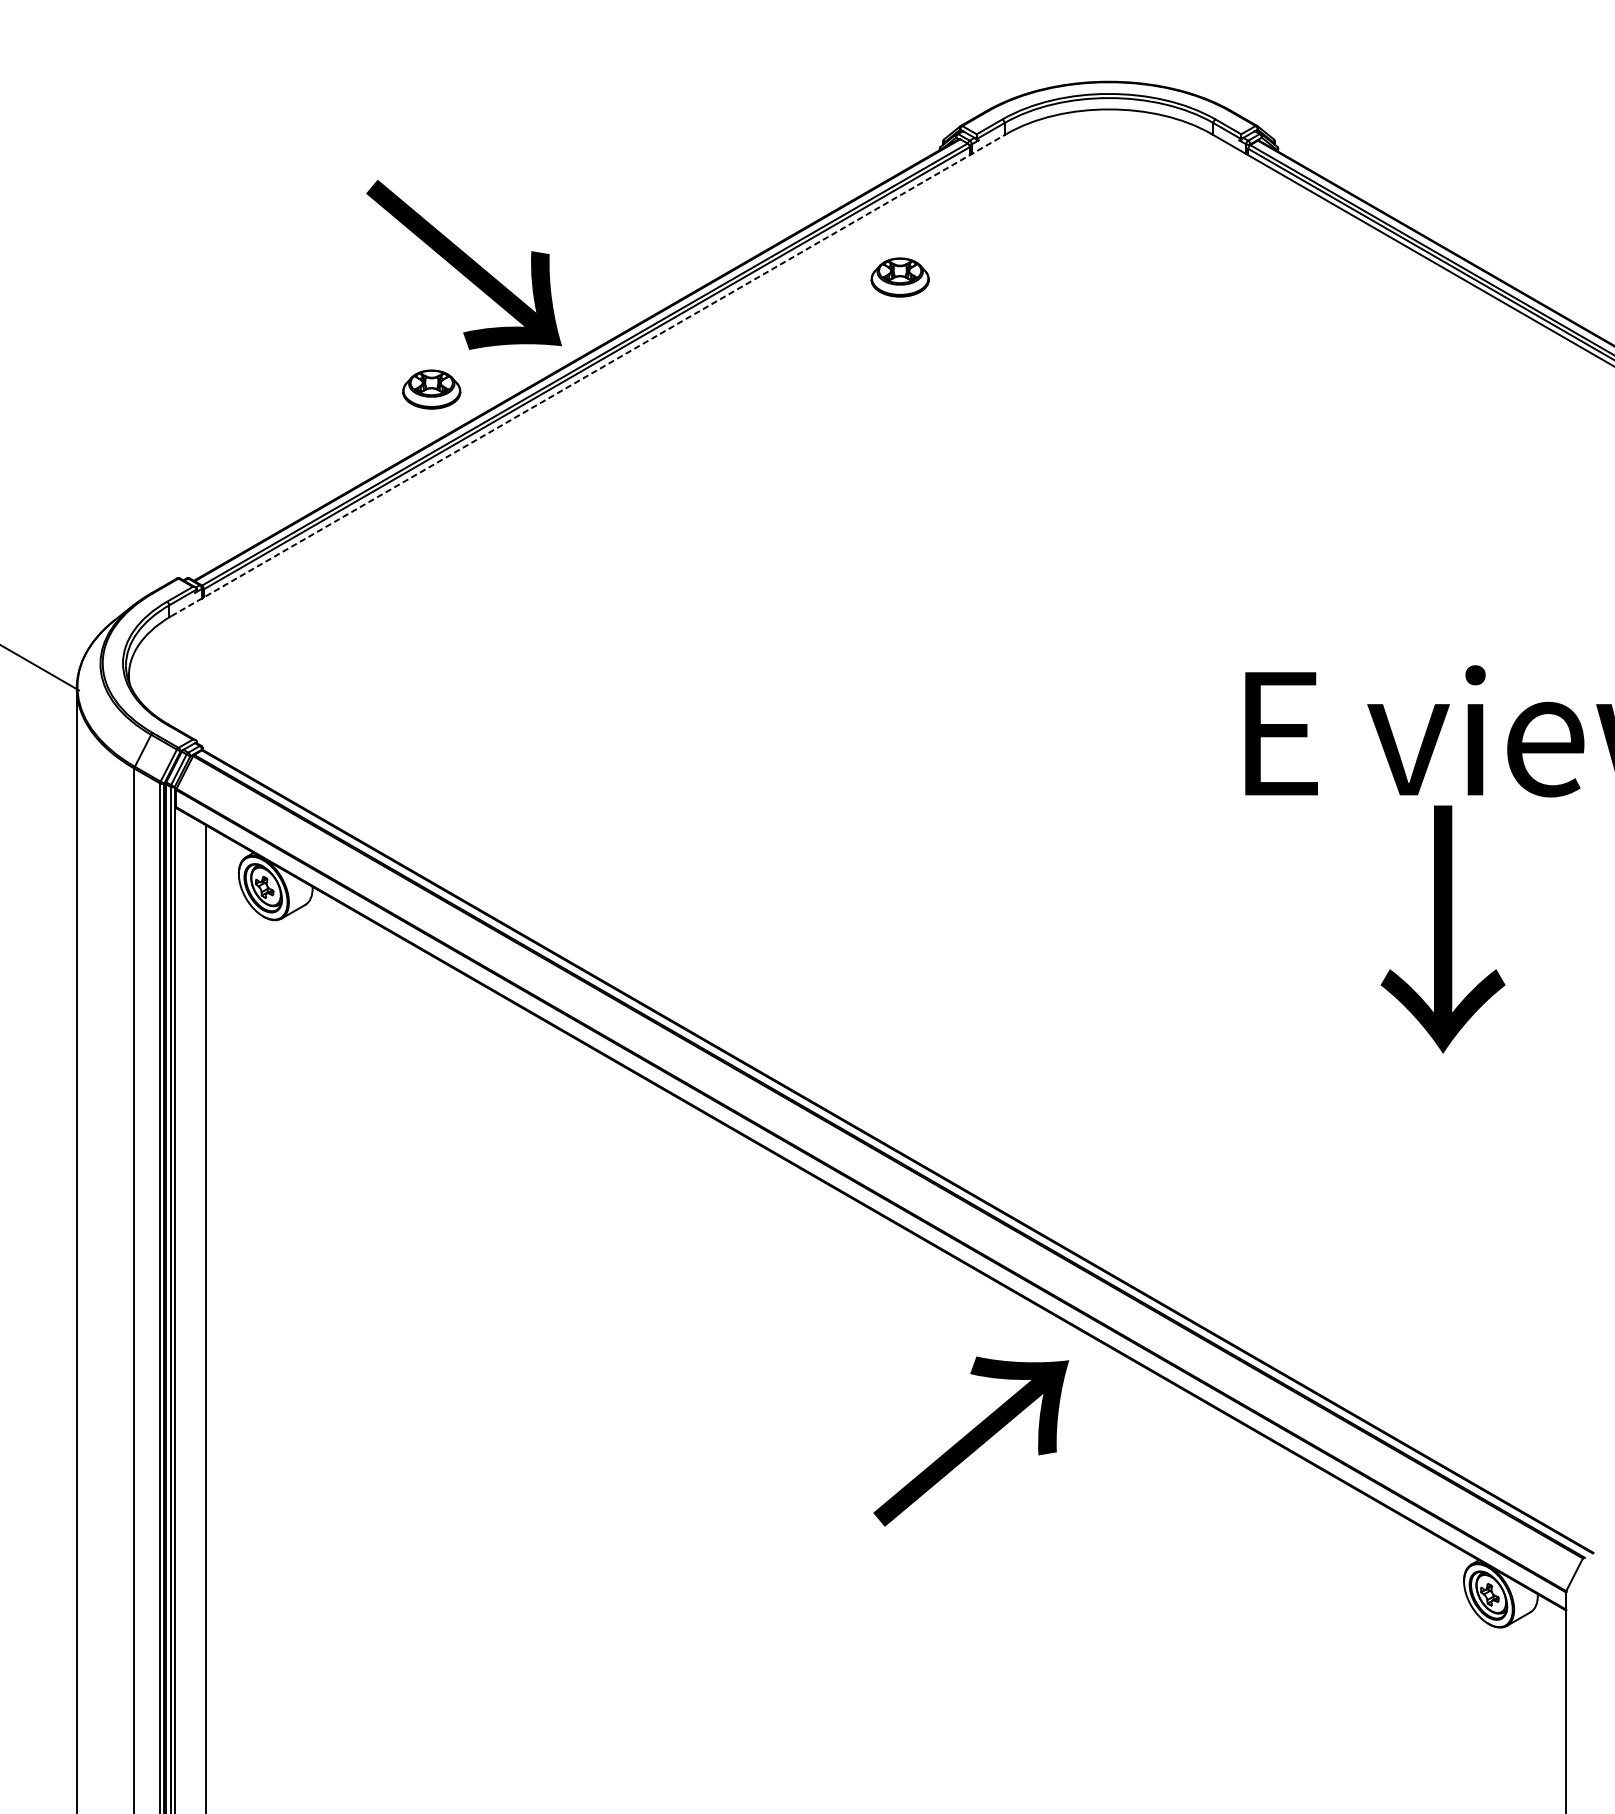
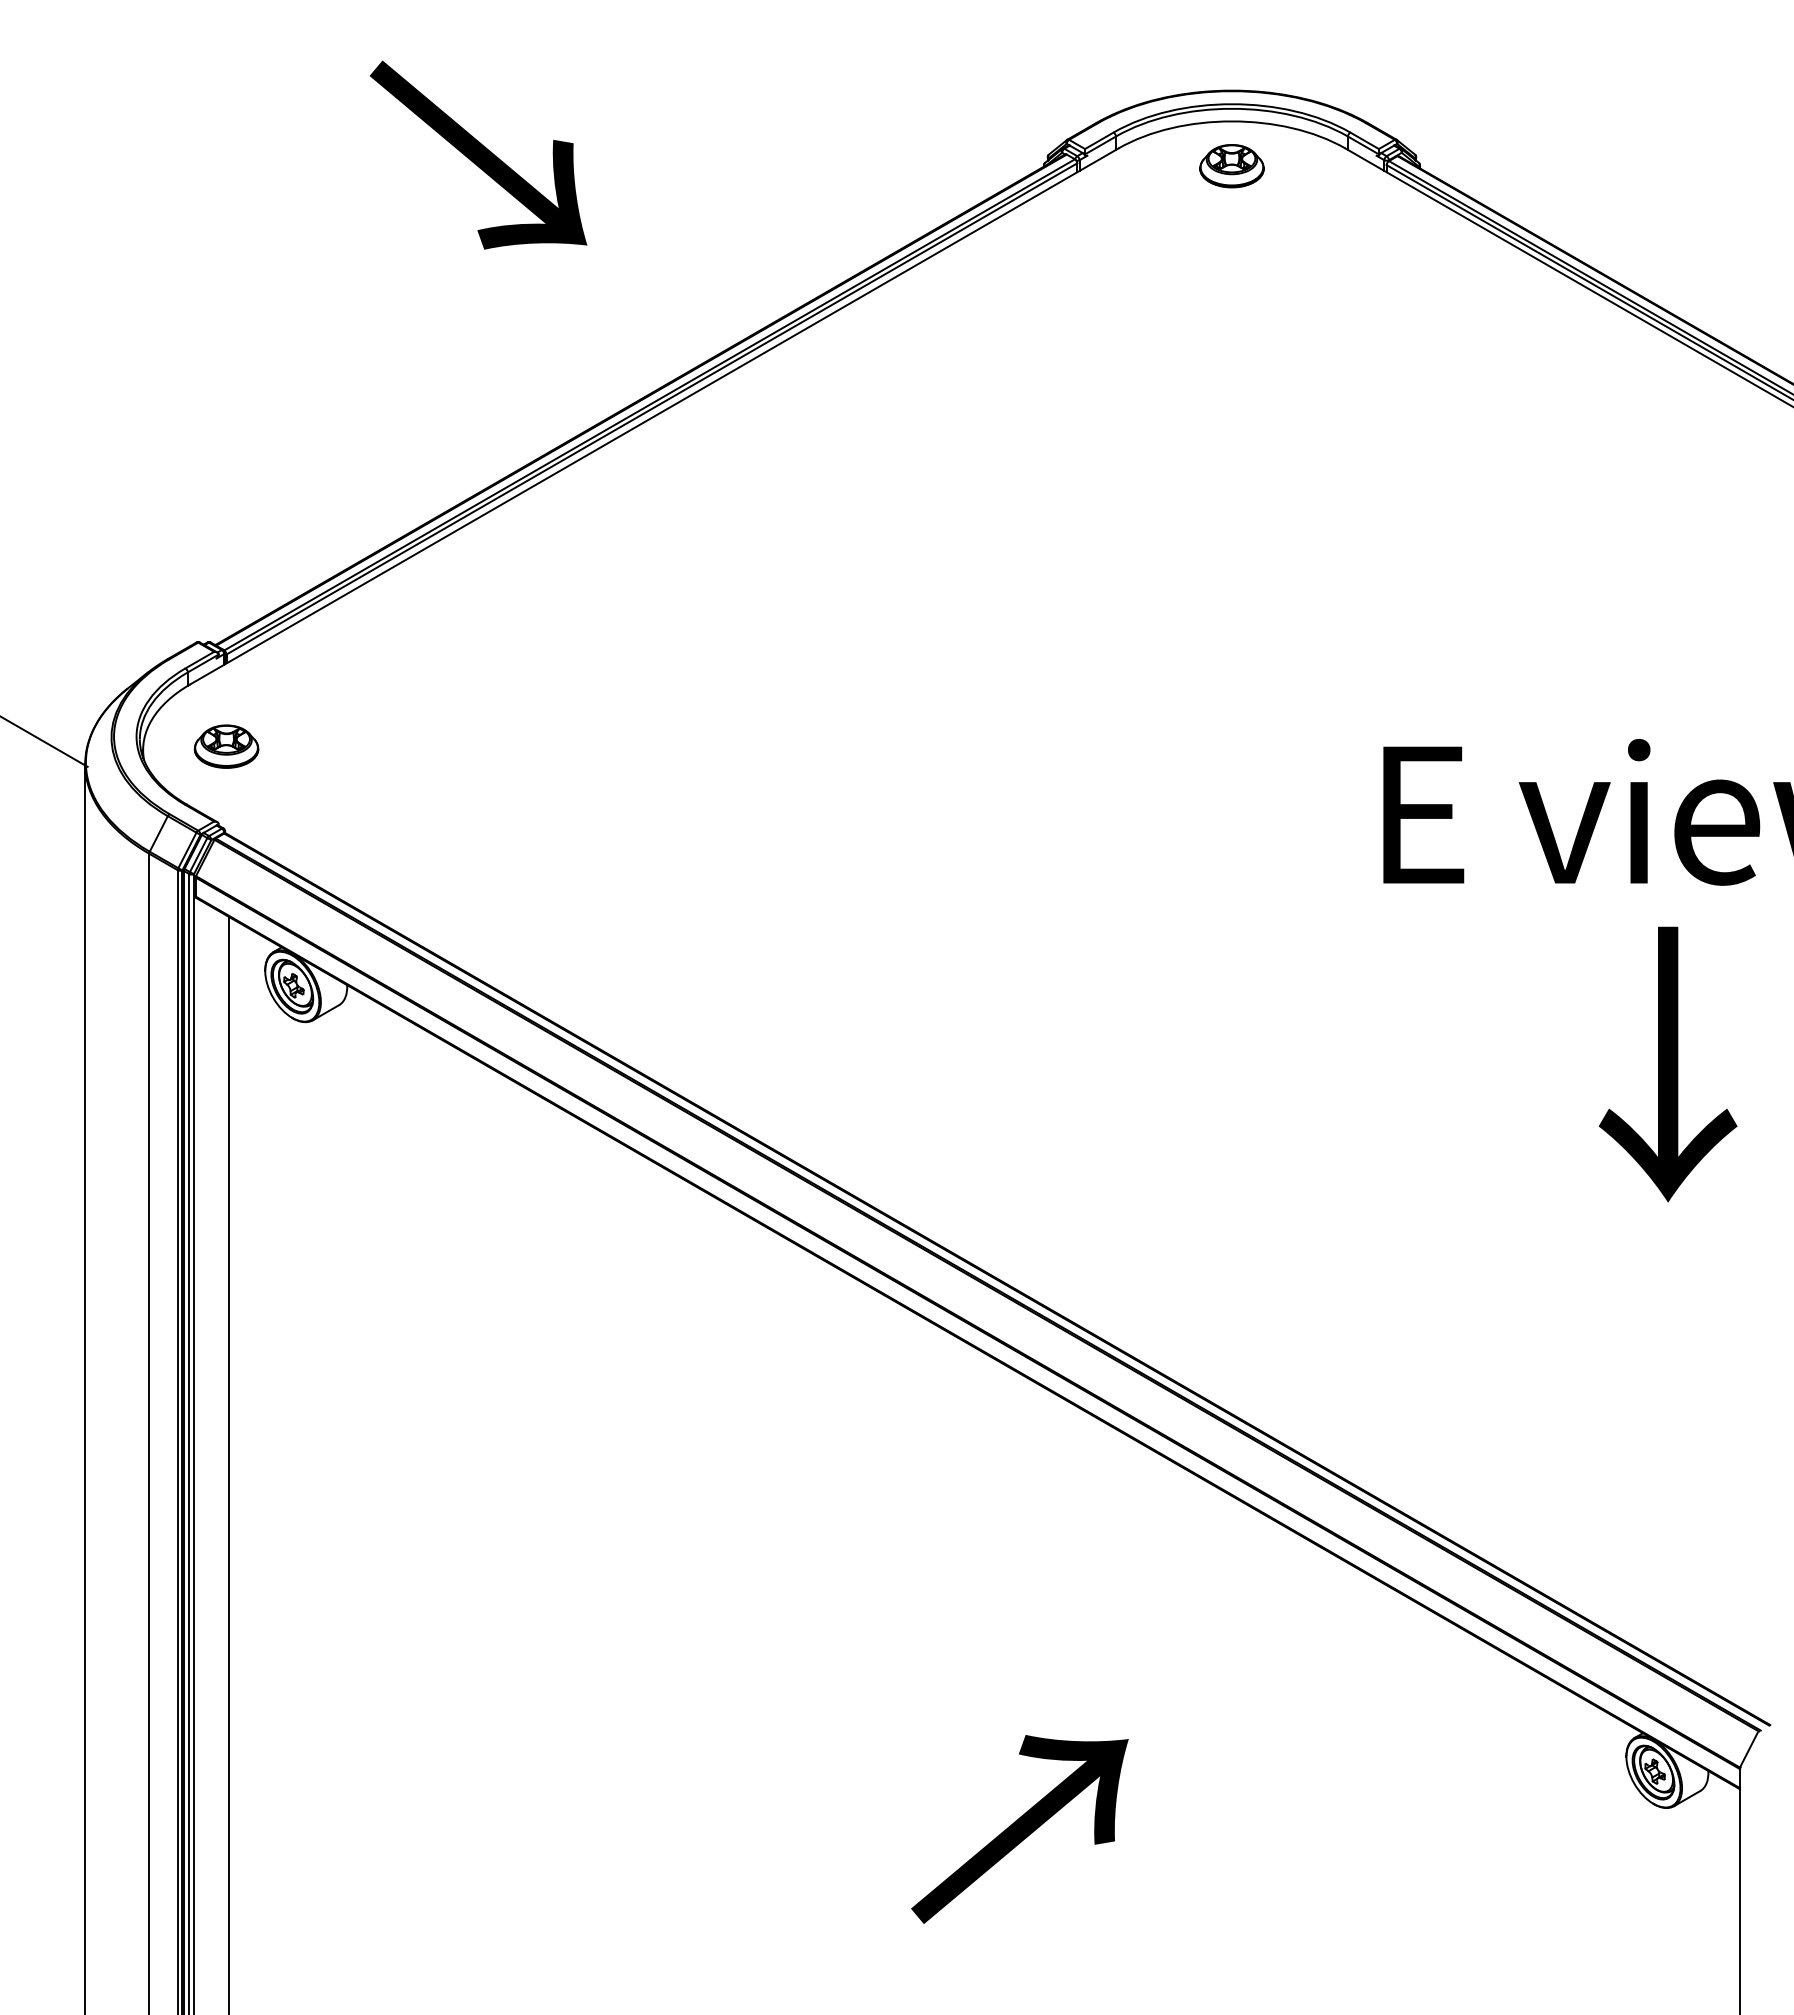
text: (464, 264) -> (478, 154), moved
part: (899, 277) -> (1231, 166), moved
line: (589, 375) -> (654, 416), dashed -> solid
part: (431, 389) -> (226, 746), moved
text: (1442, 929) -> (1667, 1064), moved
text: (970, 1441) -> (1019, 1829), moved

